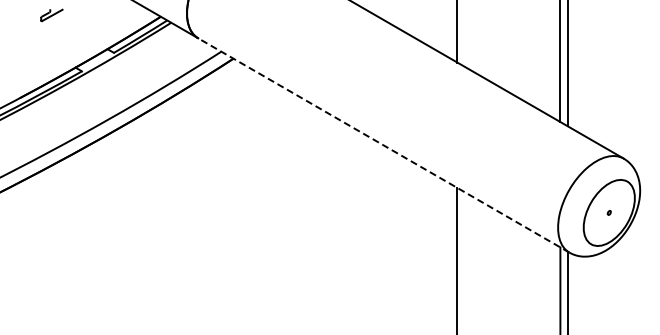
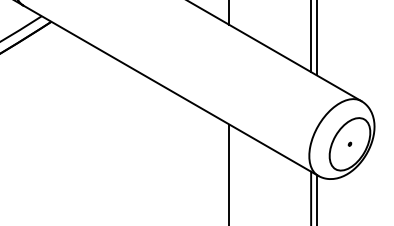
line: (383, 145) -> (170, 90), dashed -> solid

